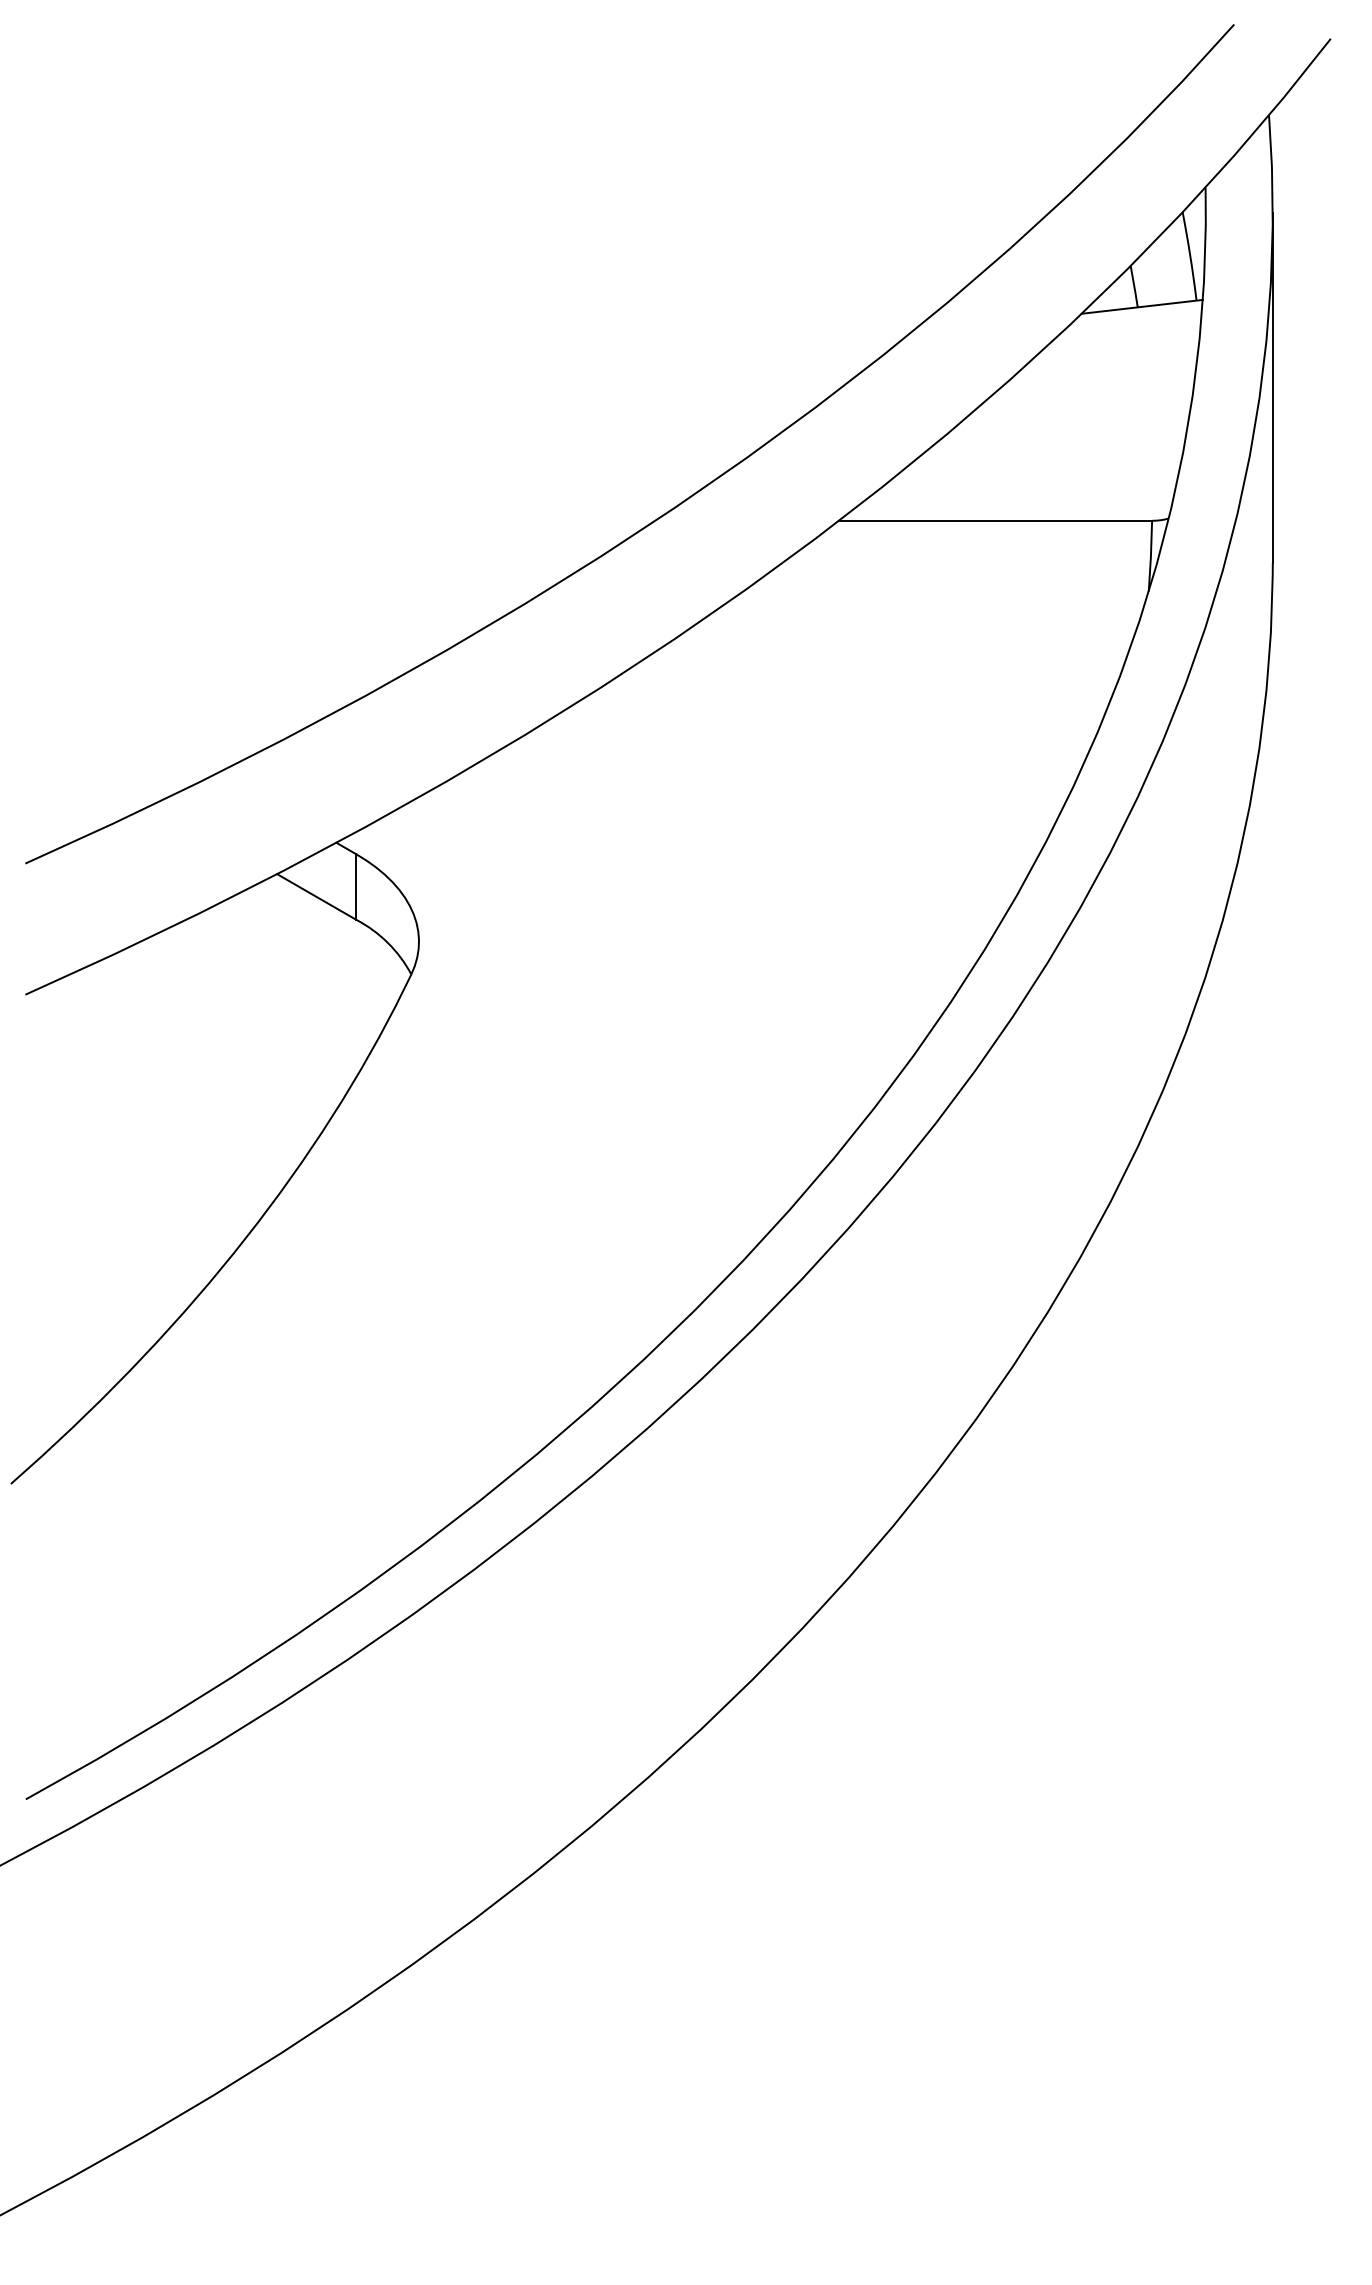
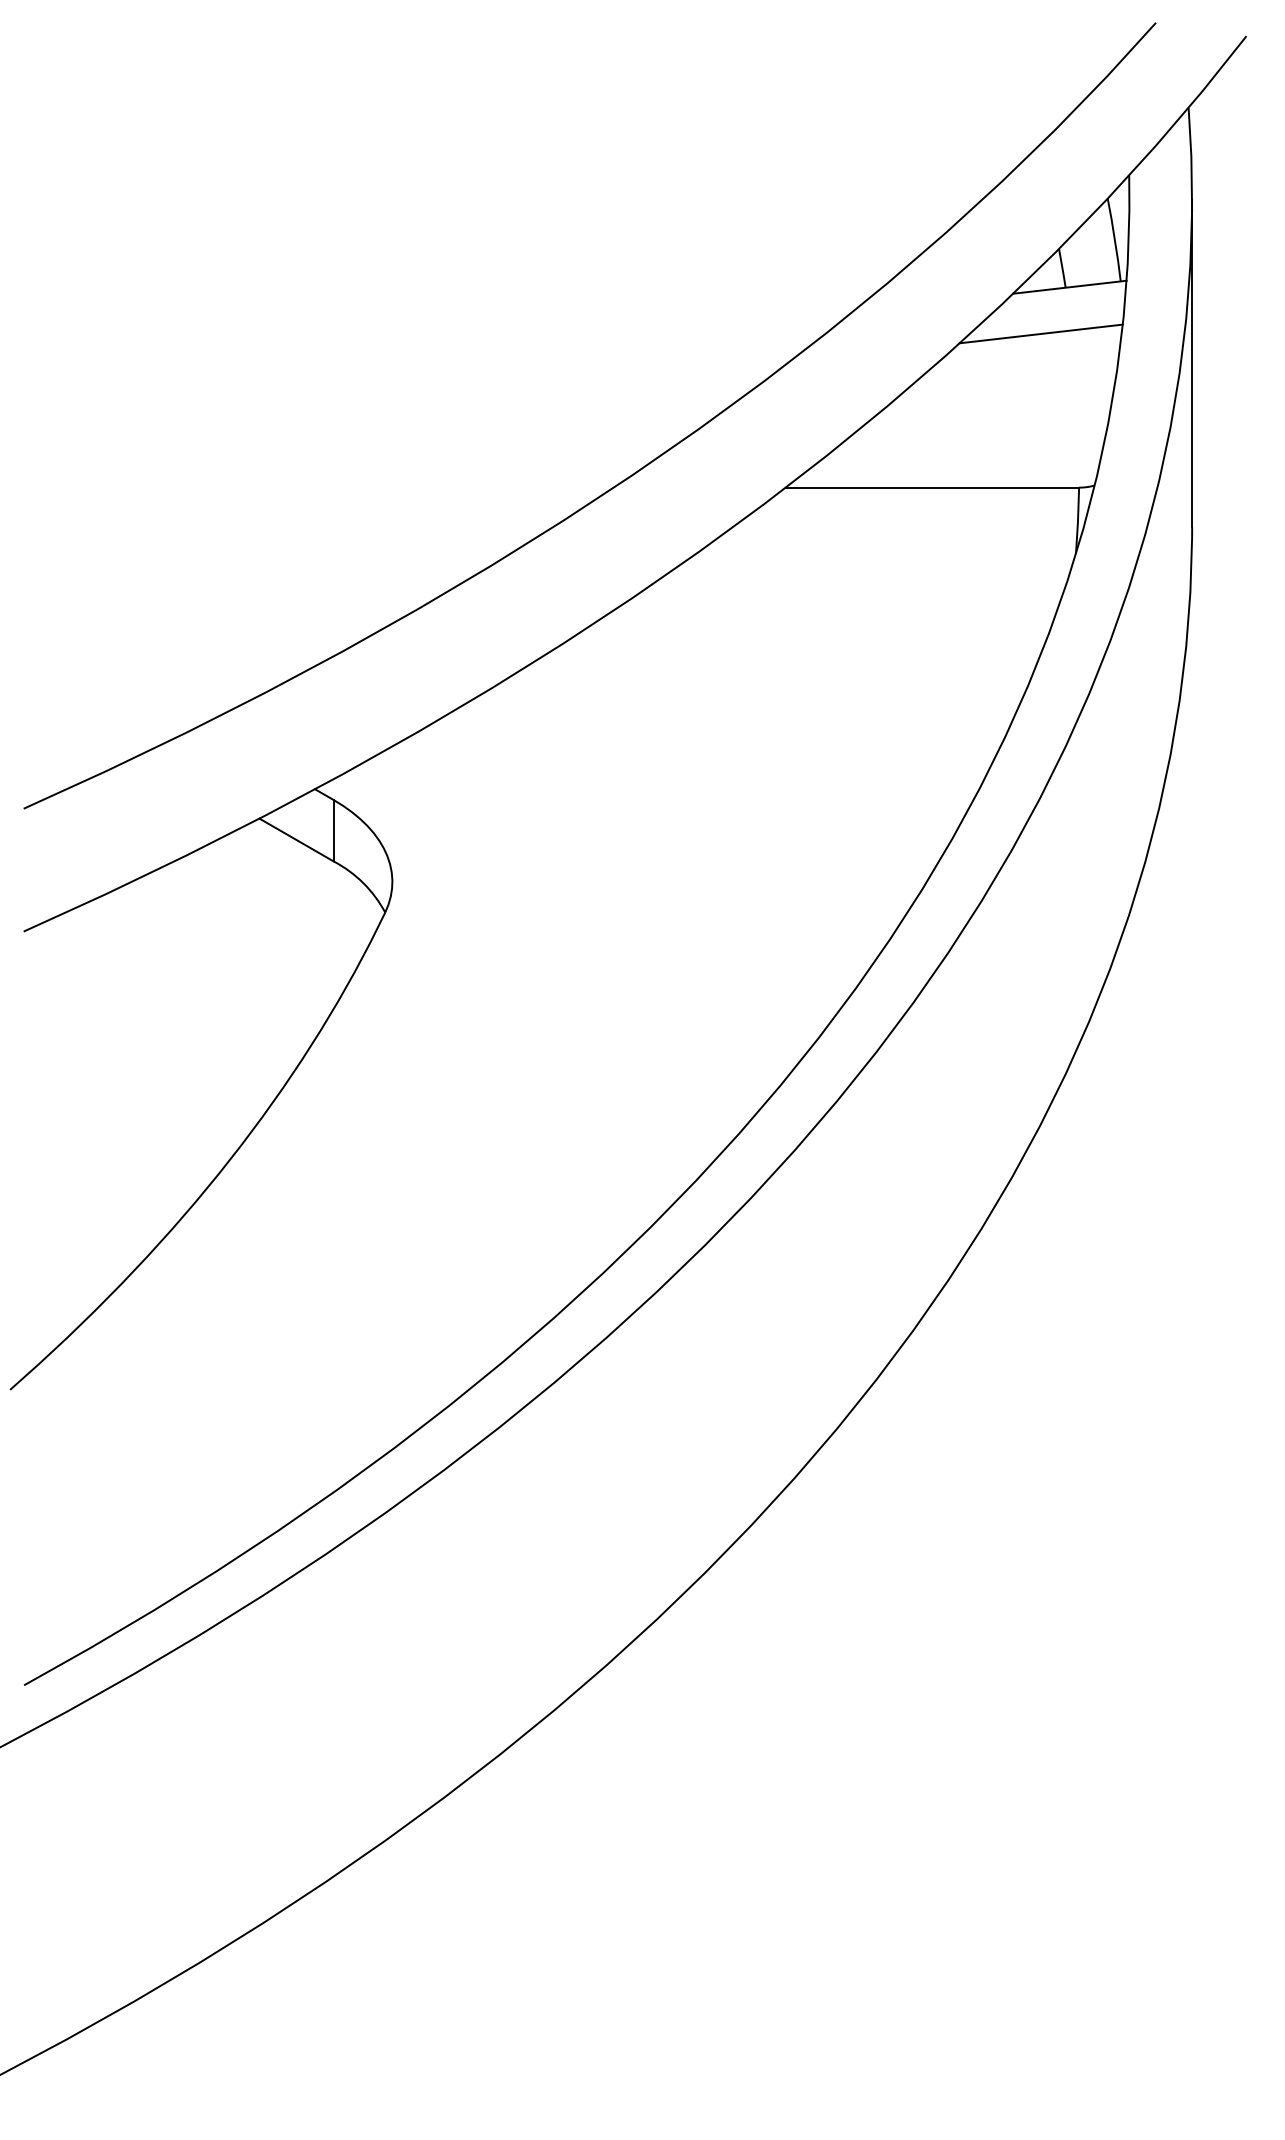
line: (1111, 356) -> (1041, 333), added

